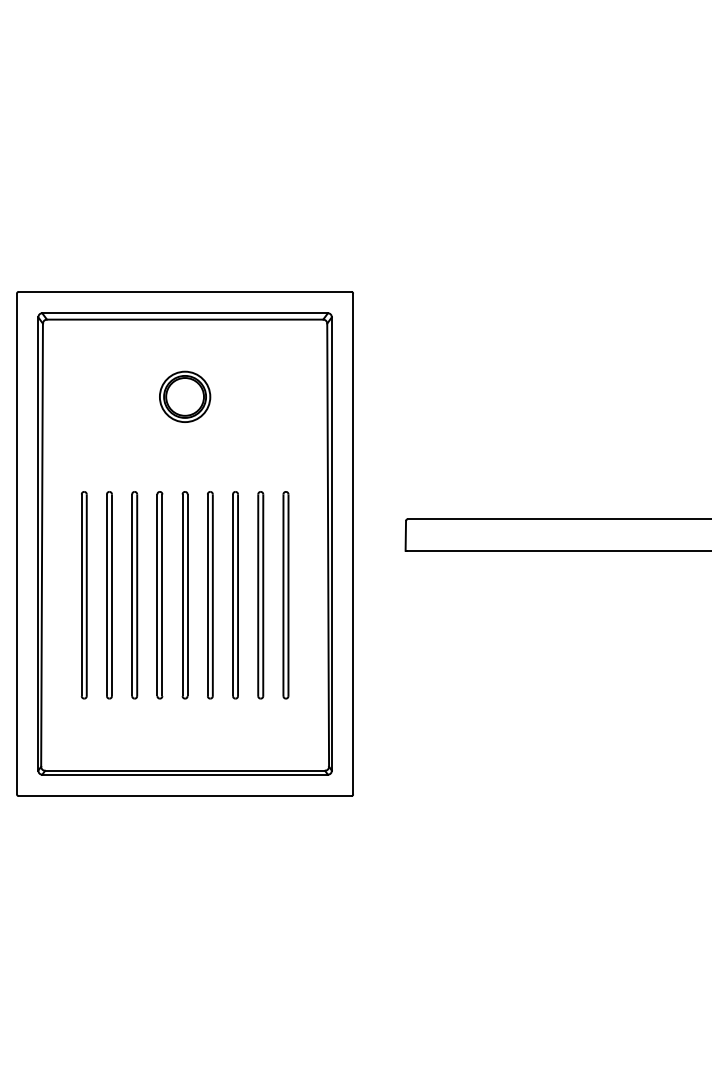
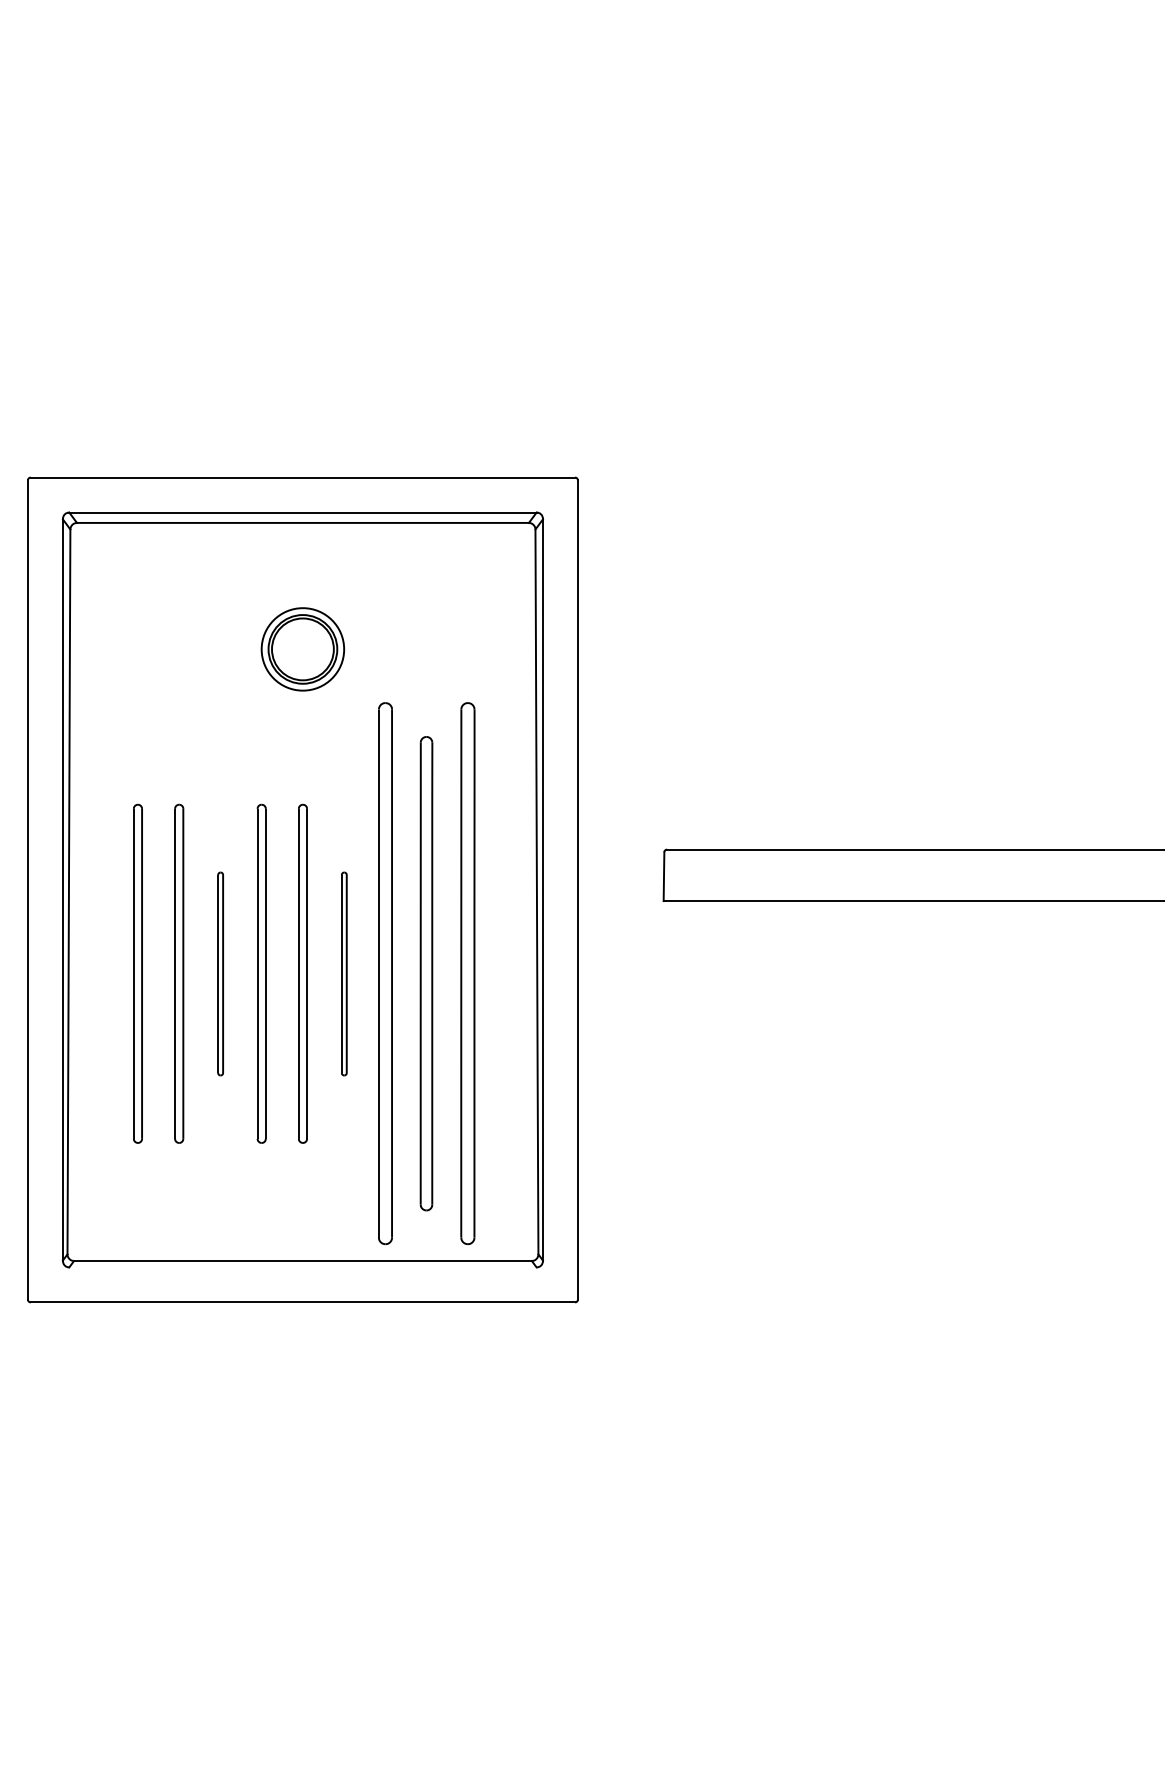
part: (134, 595) -> (220, 974), size x0.6
part: (210, 595) -> (344, 974), size x0.6
part: (235, 595) -> (385, 974), size x1.6
part: (260, 595) -> (426, 974), size x1.4
part: (285, 595) -> (467, 974), size x1.6
line: (184, 774) -> (301, 1267), removed

